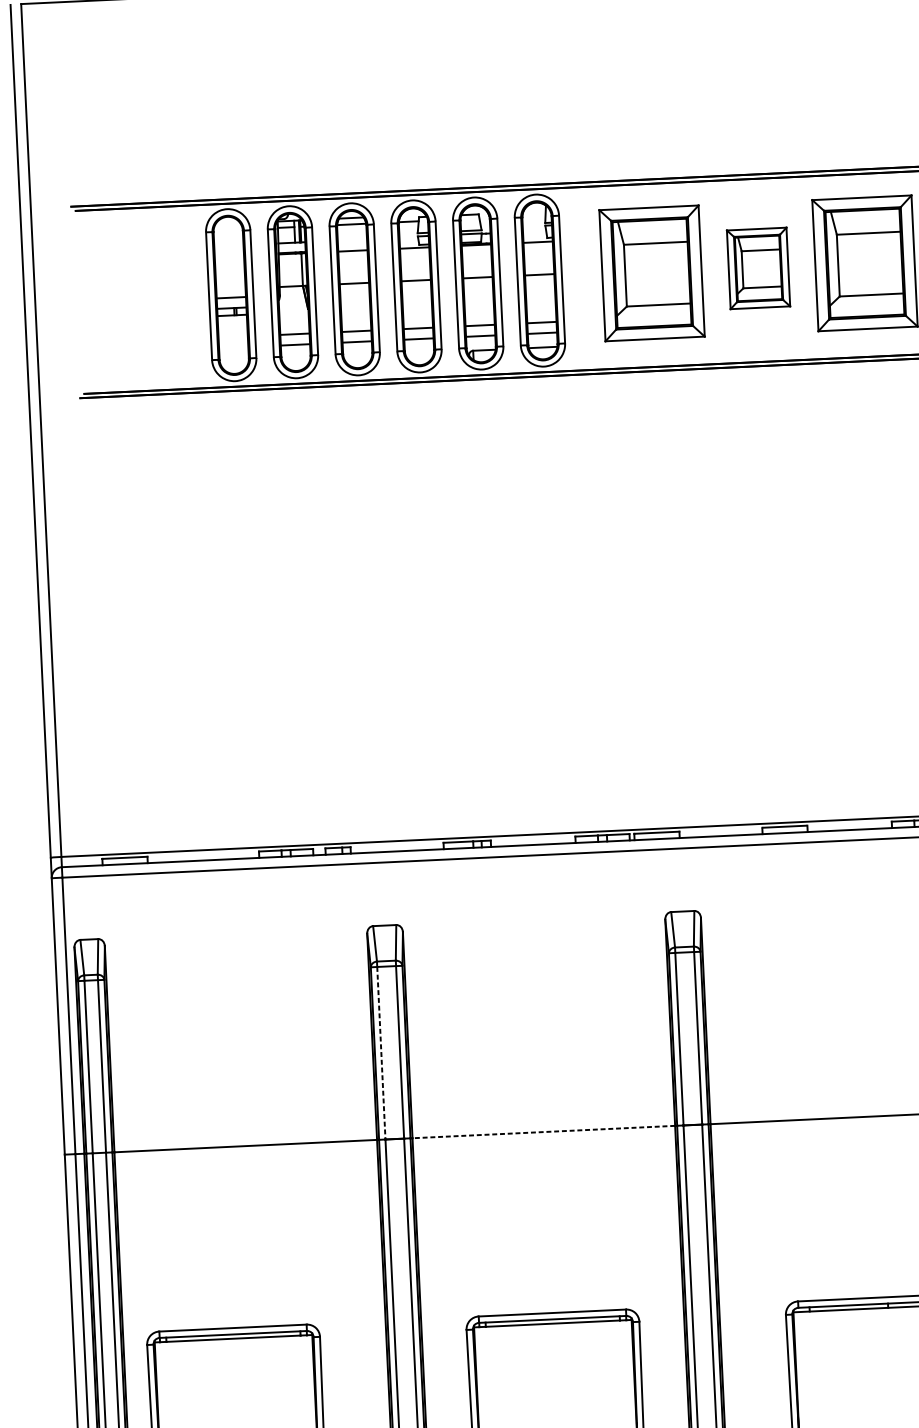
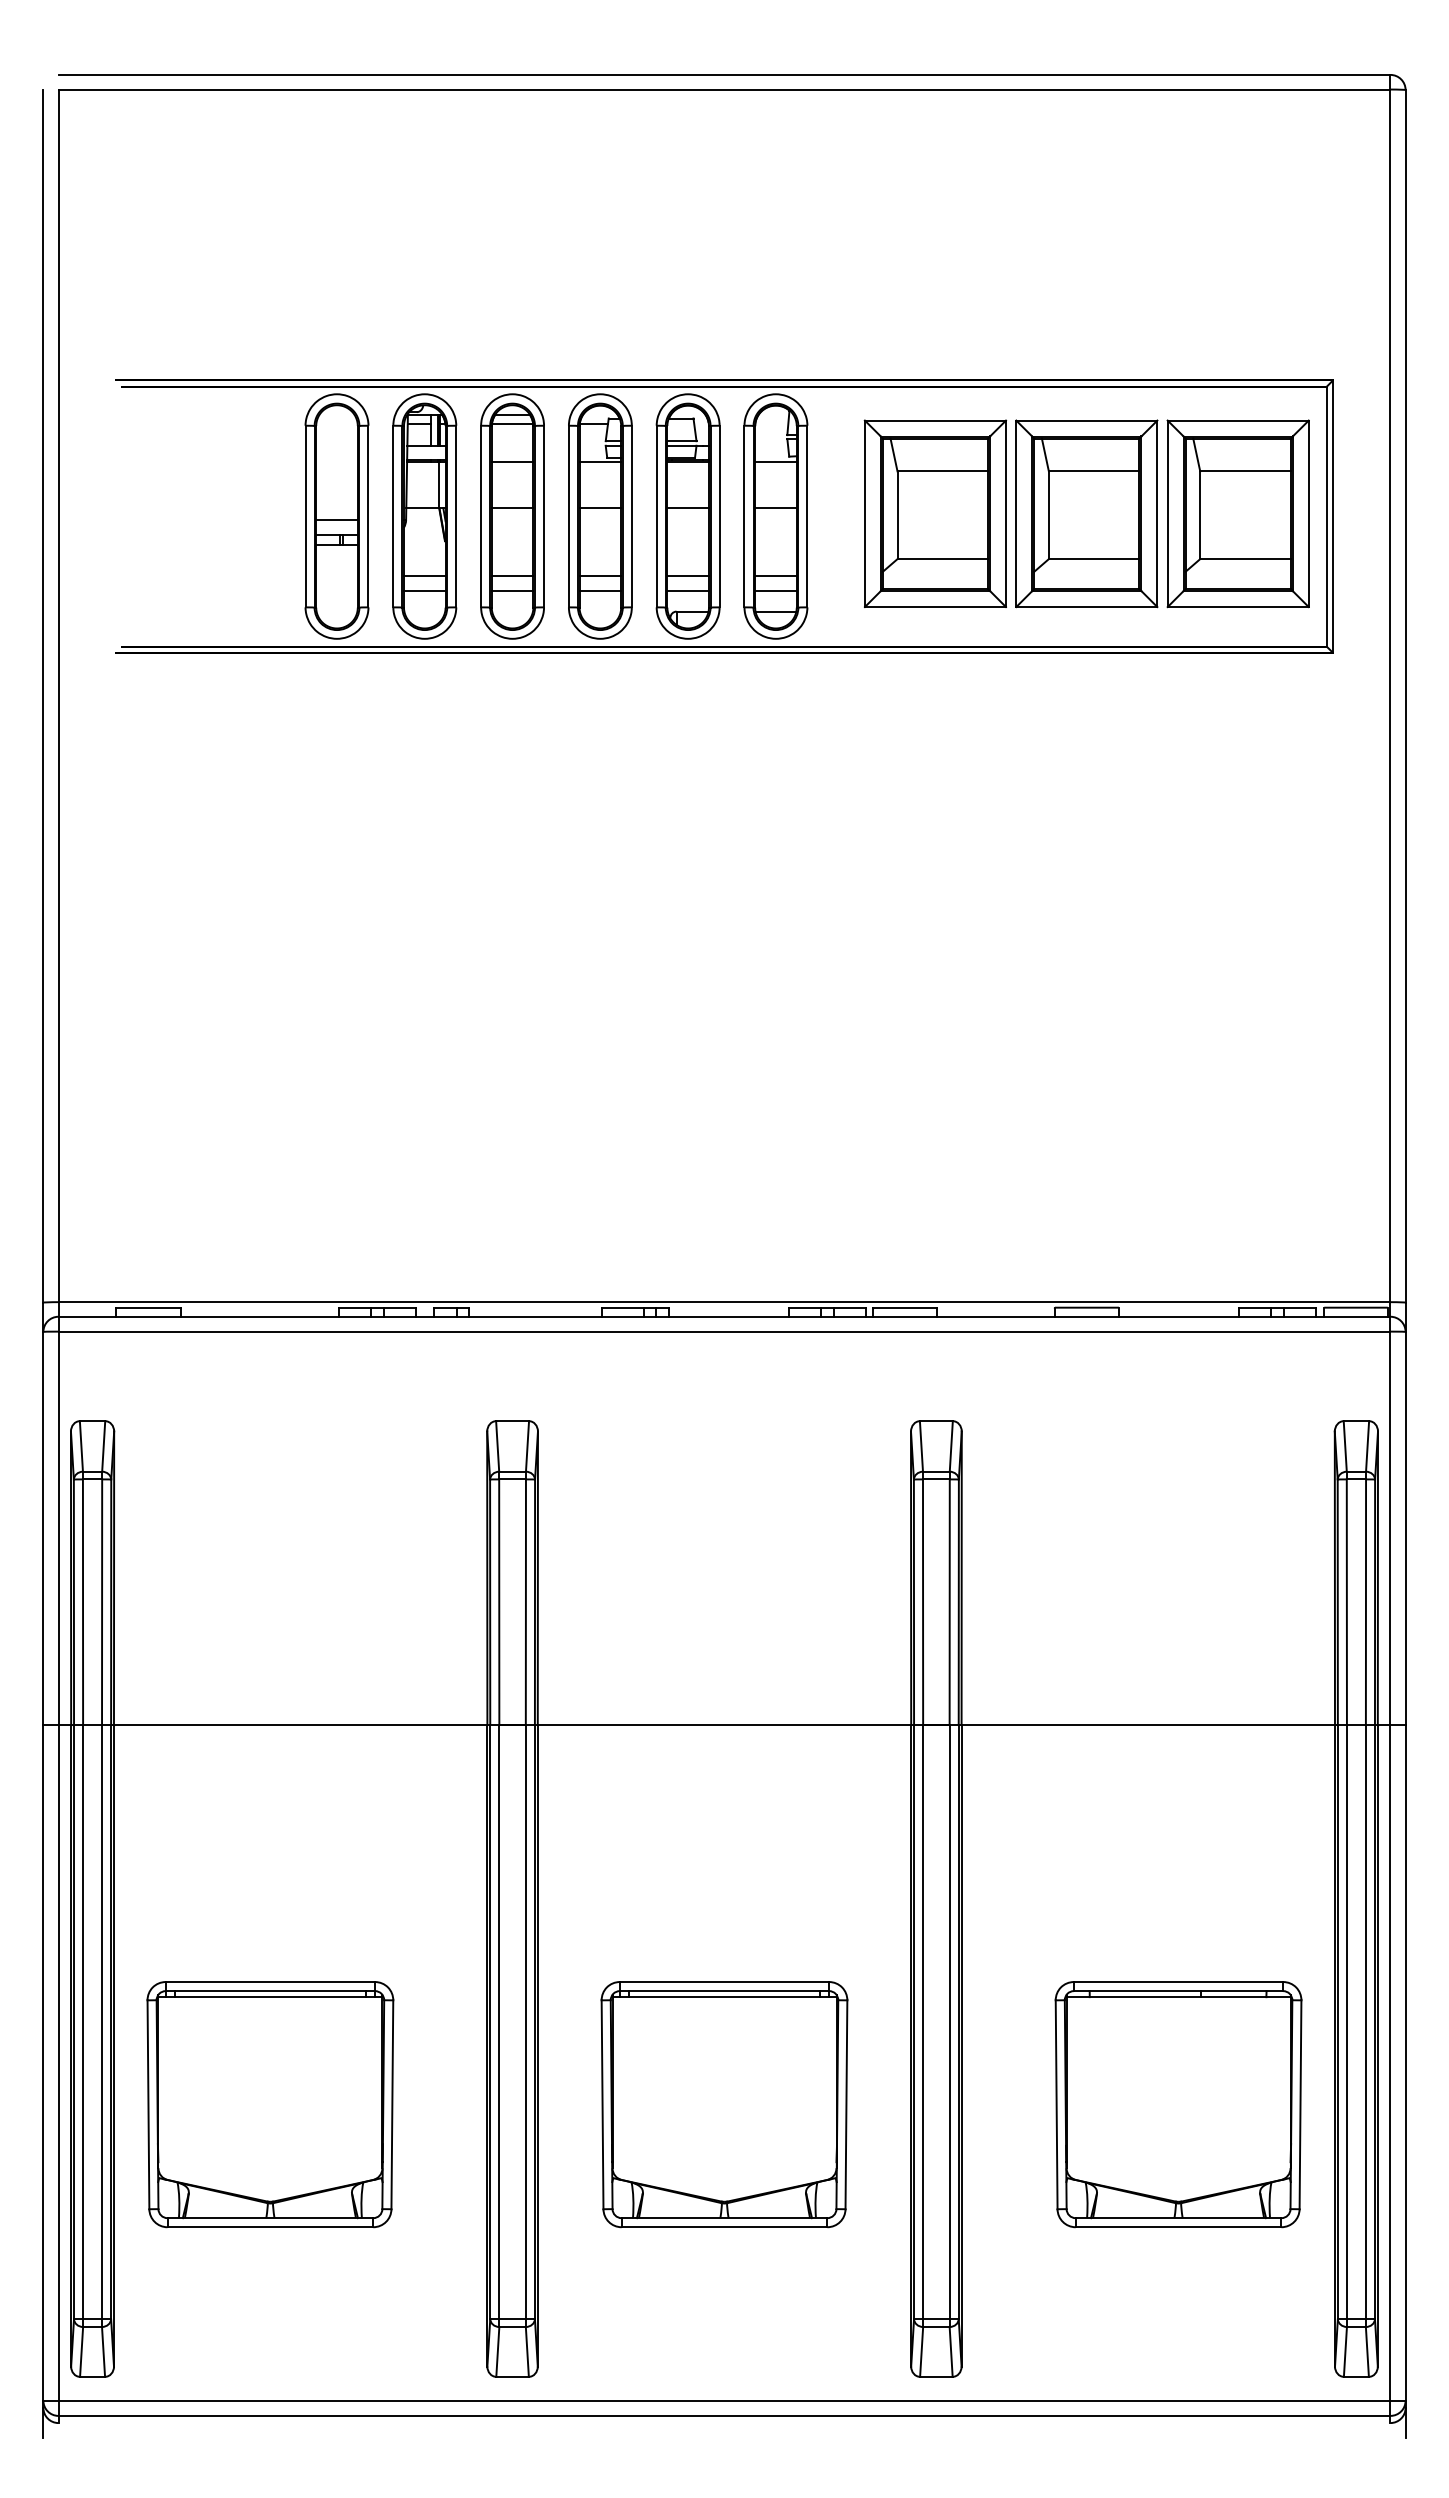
part: (758, 268) -> (1086, 513), size x1.67
line: (381, 1053) -> (499, 1602), dashed -> solid
line: (543, 1131) -> (724, 1724), dashed -> solid

